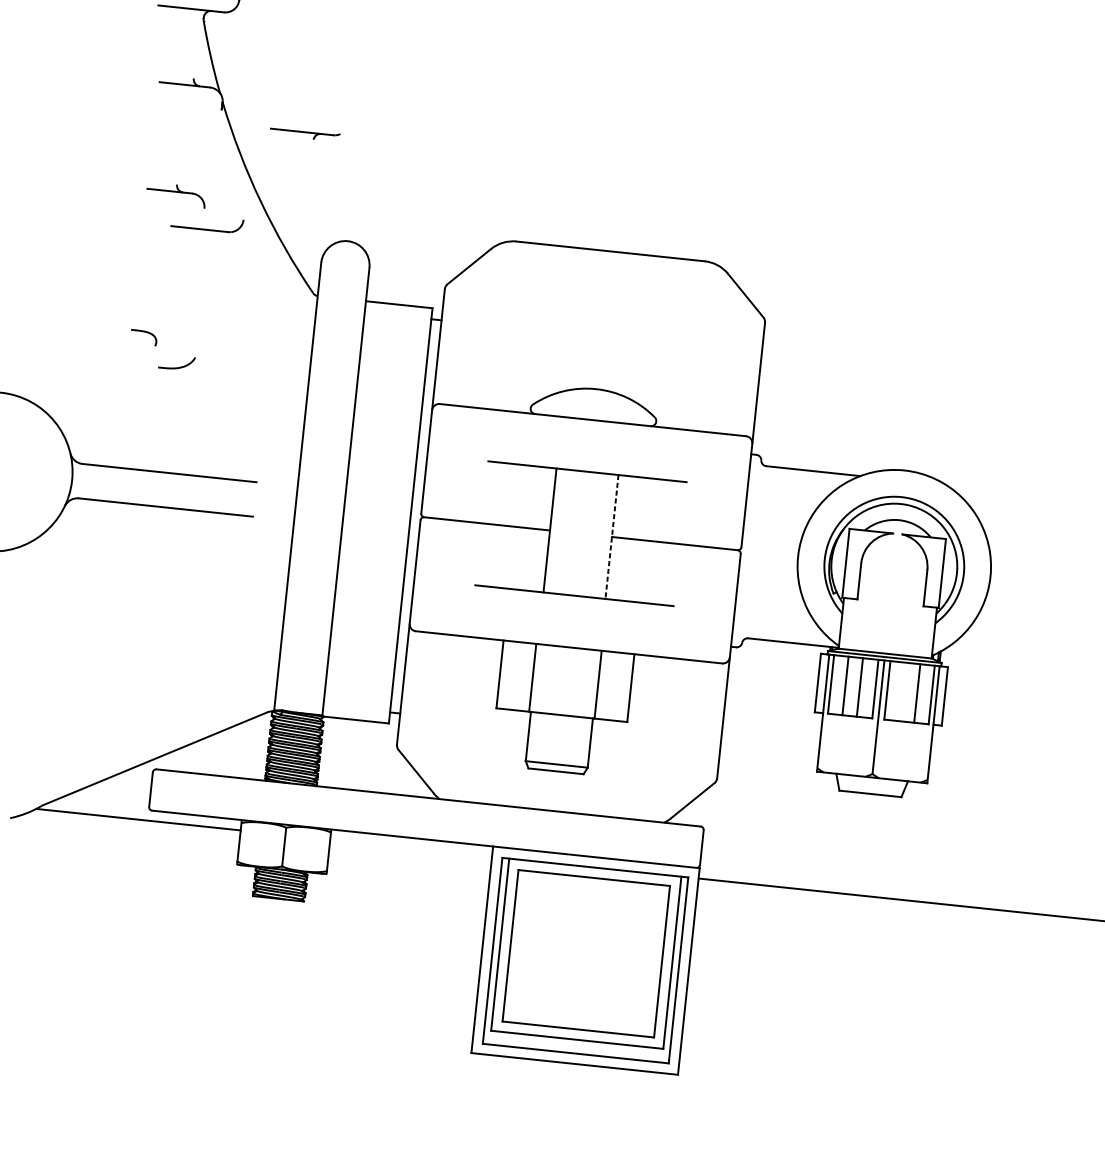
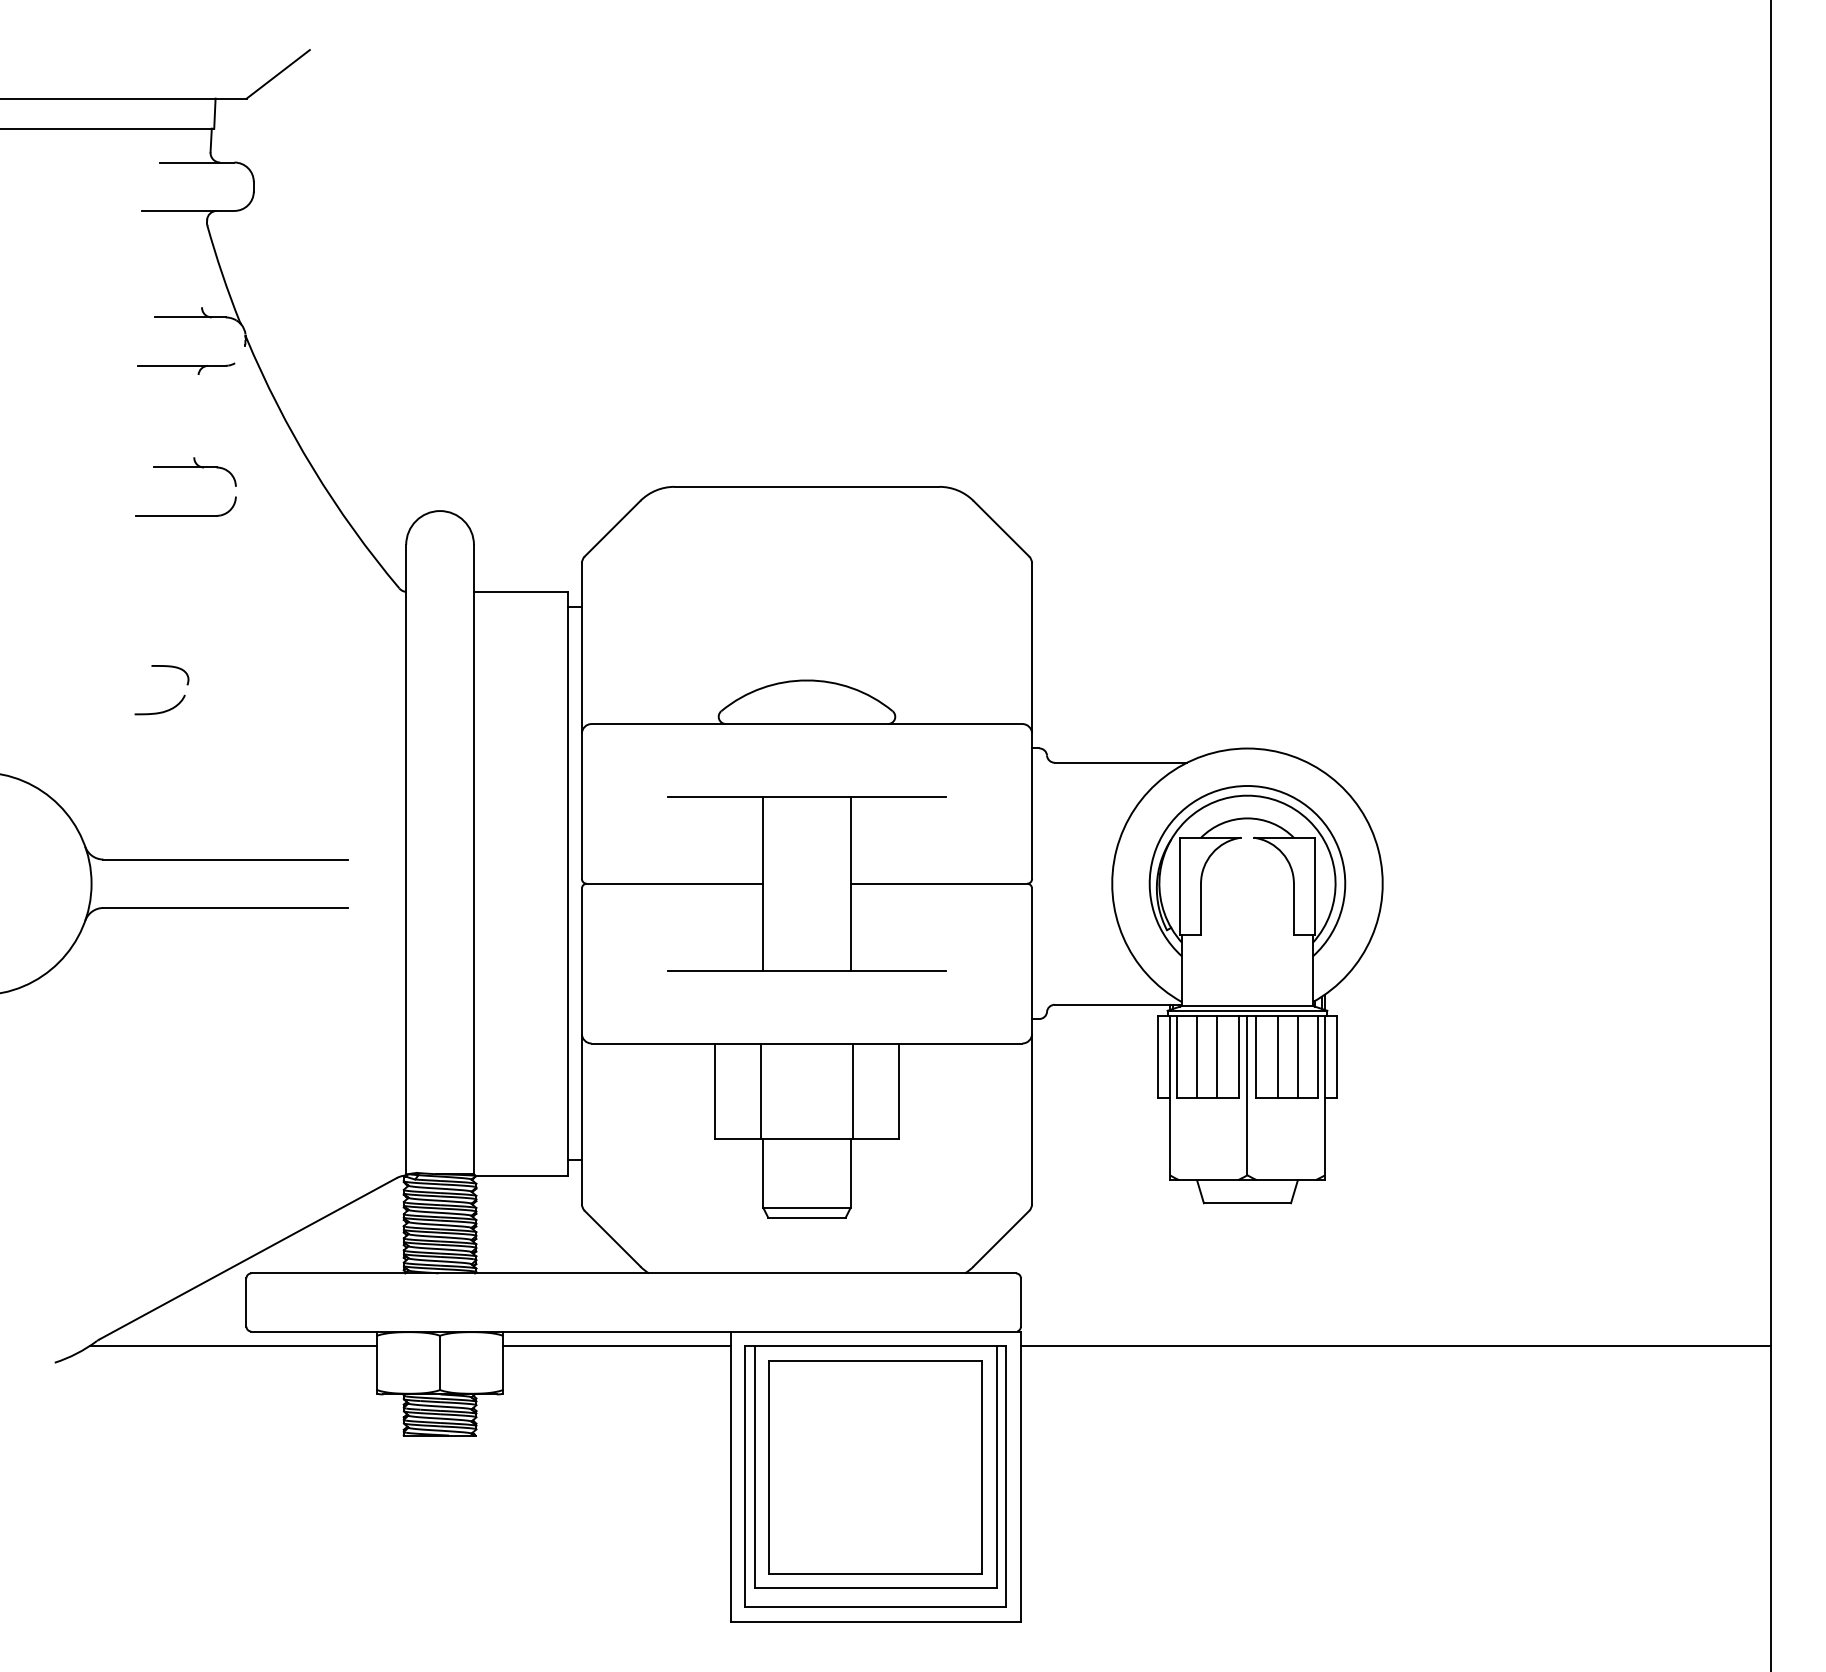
part: (305, 134) -> (186, 368), moved
part: (206, 229) -> (185, 515), moved
curve: (176, 367) -> (160, 711), moved
line: (611, 537) -> (850, 884), dashed -> solid
line: (902, 691) -> (1277, 1056), added
line: (410, 848) -> (616, 1346), added

